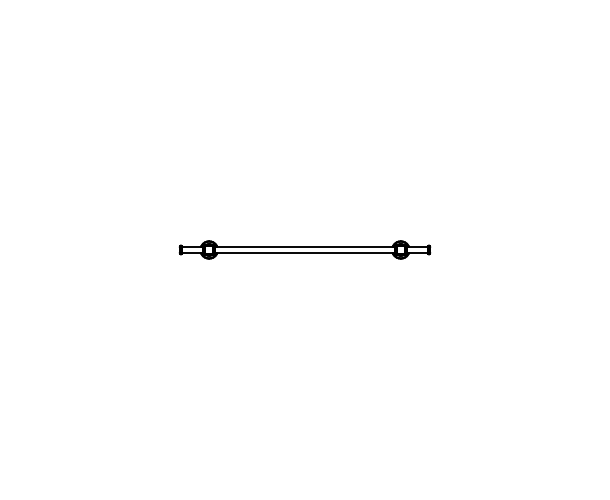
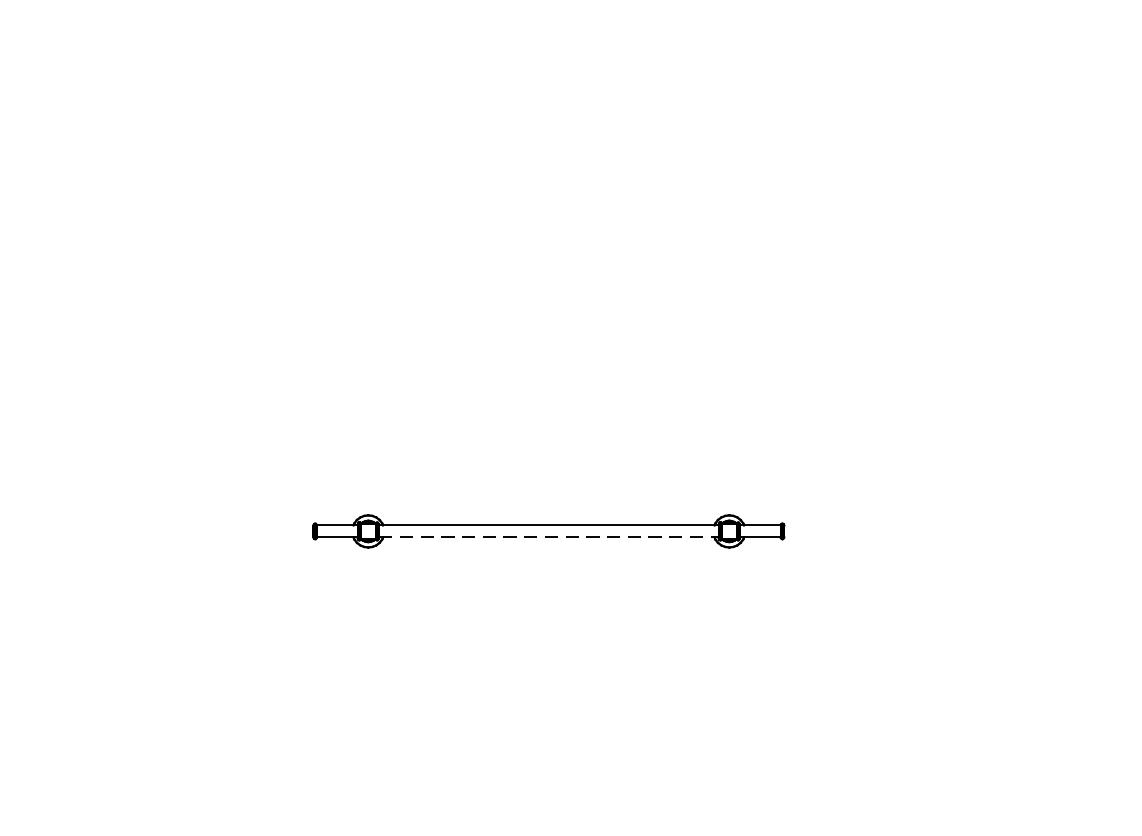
line: (305, 253) -> (549, 538), solid -> dashed

